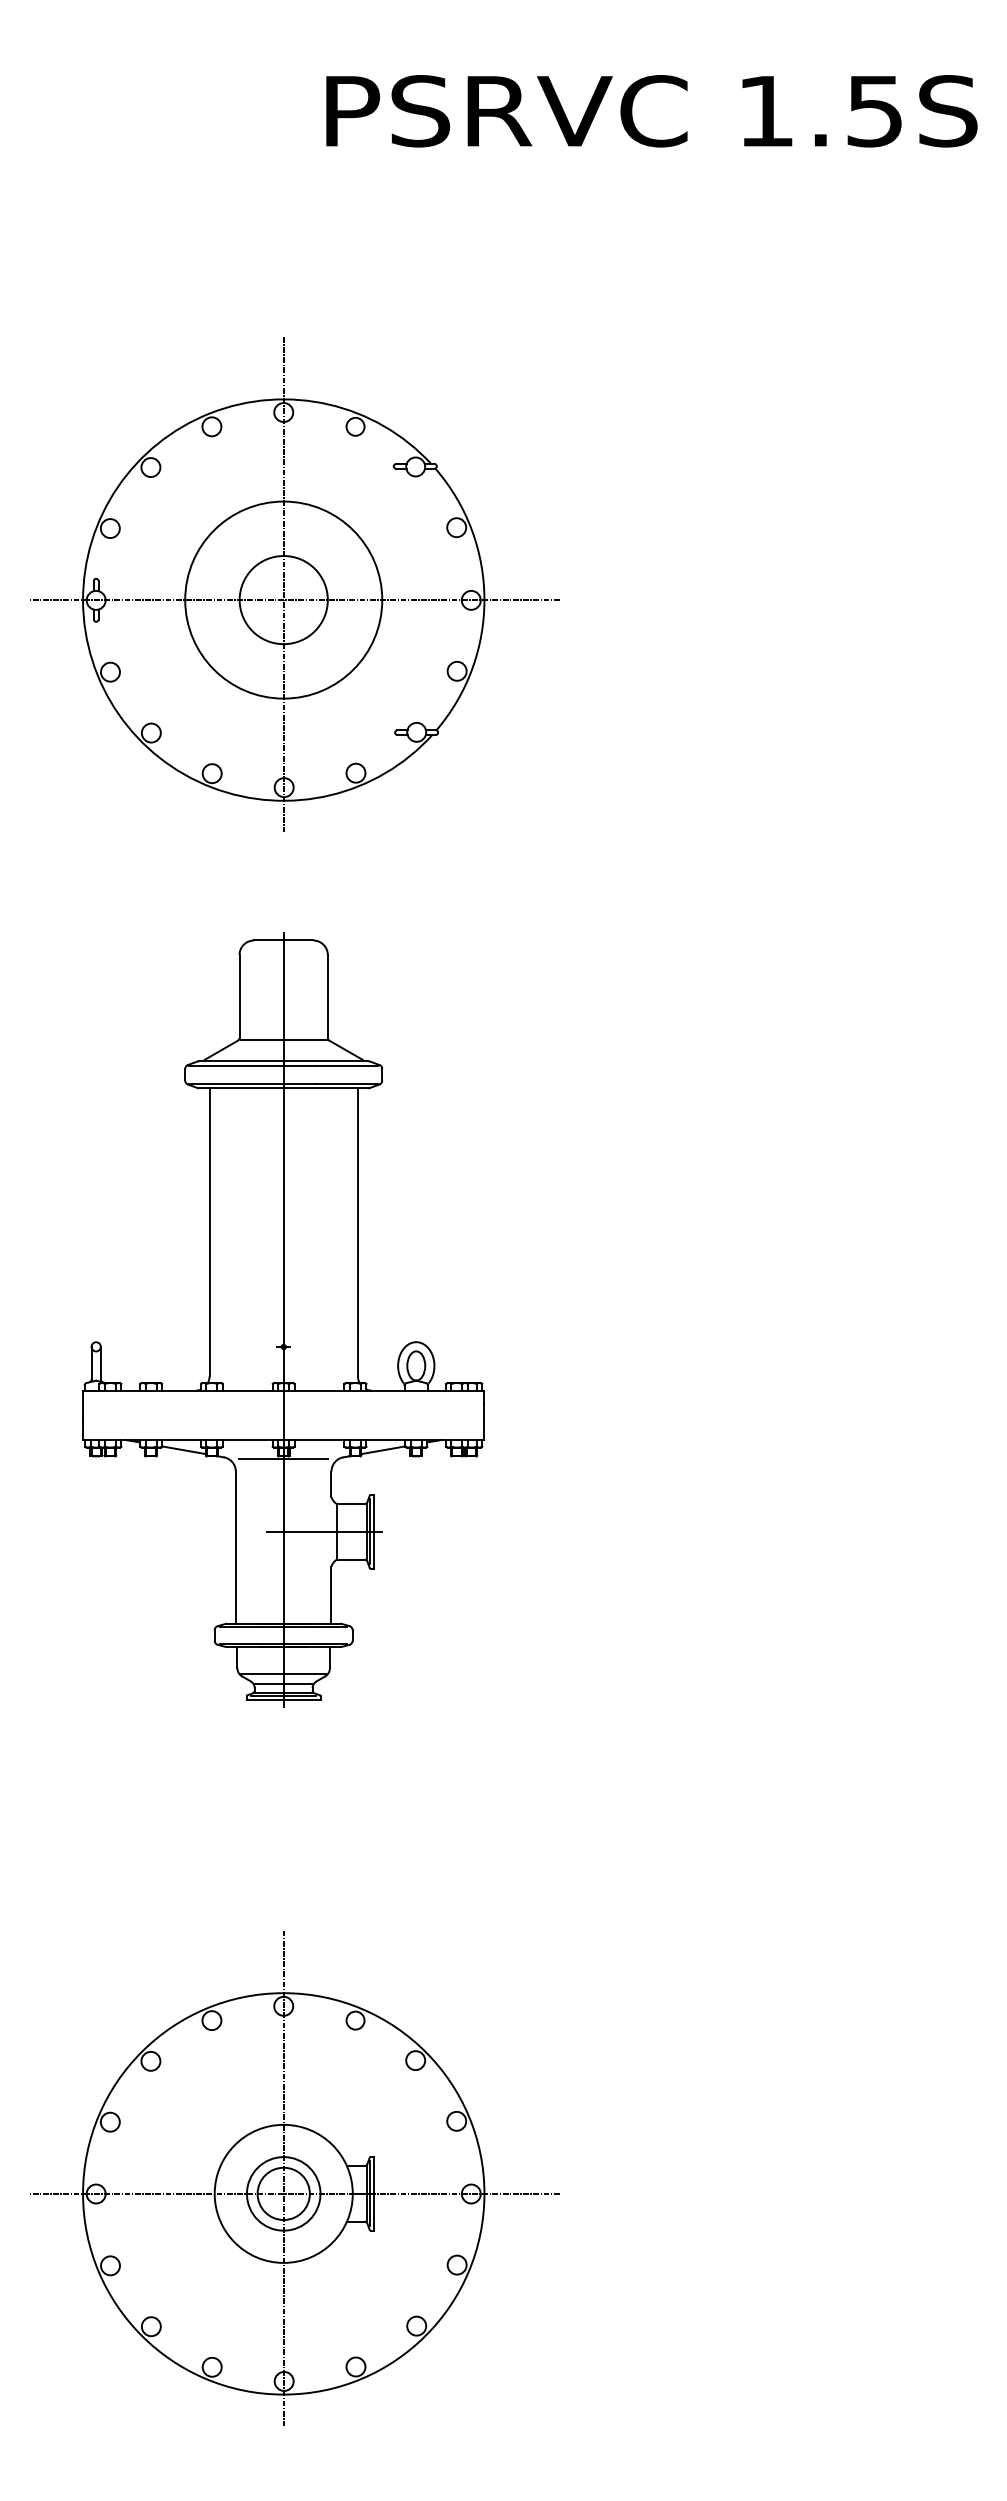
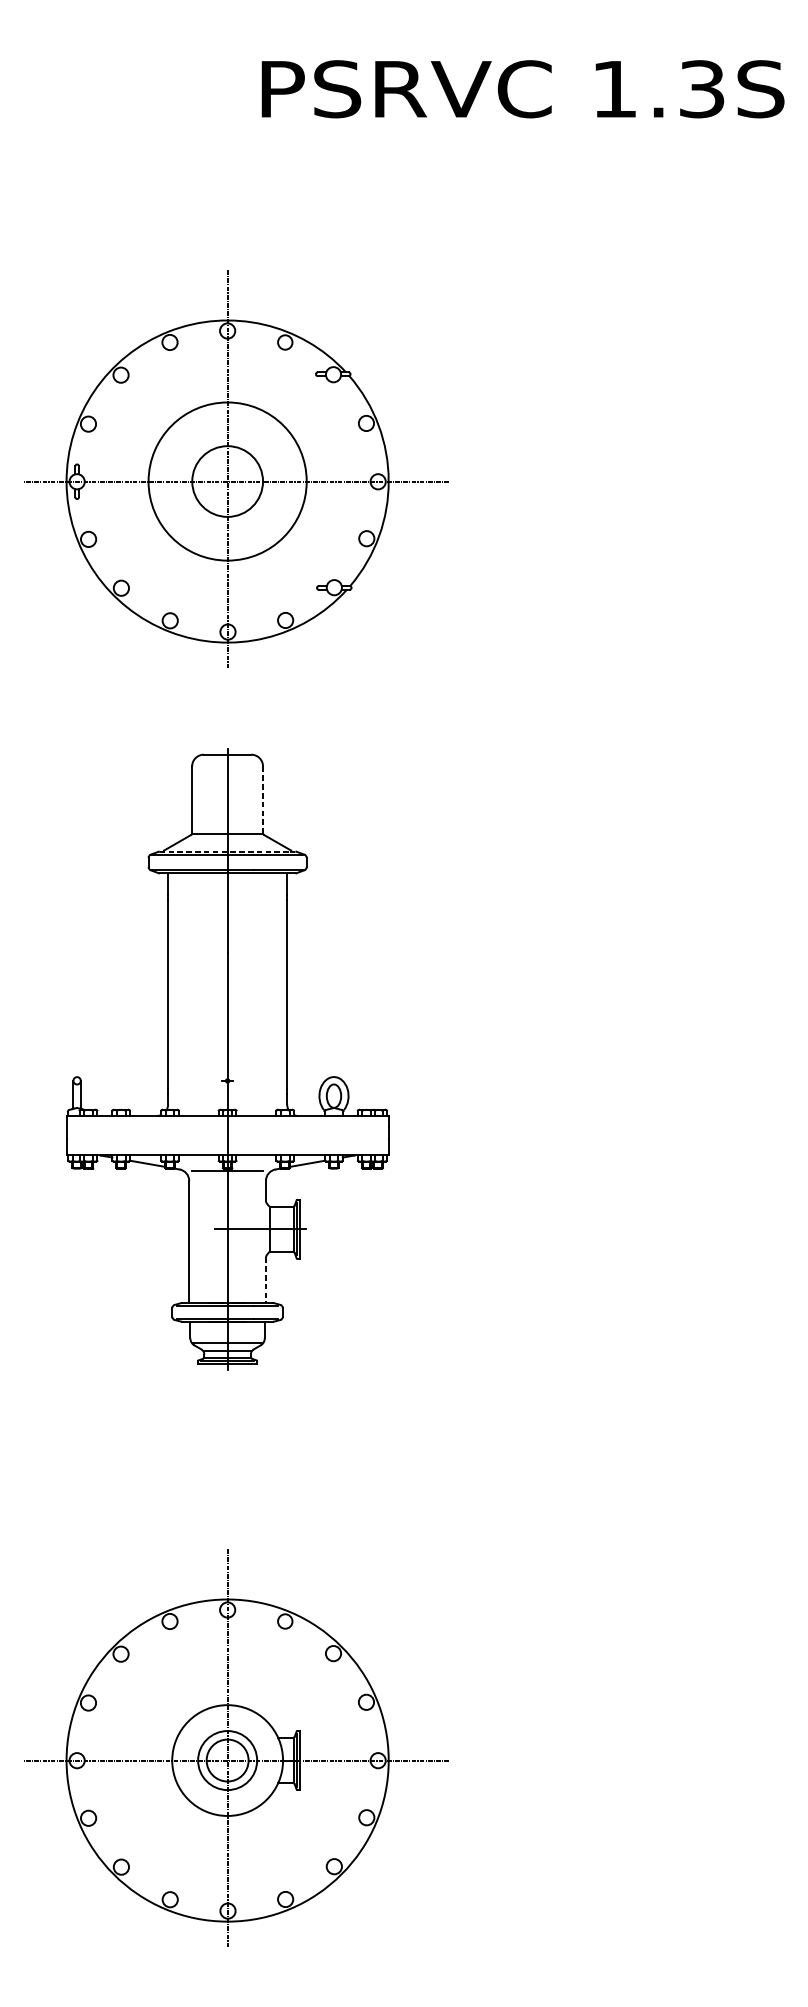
text: (874, 110) -> (701, 88), 1.5S -> 1.3S
line: (327, 996) -> (262, 799), solid -> dashed
line: (283, 1061) -> (227, 851), solid -> dashed
line: (331, 1595) -> (265, 1280), solid -> dashed

